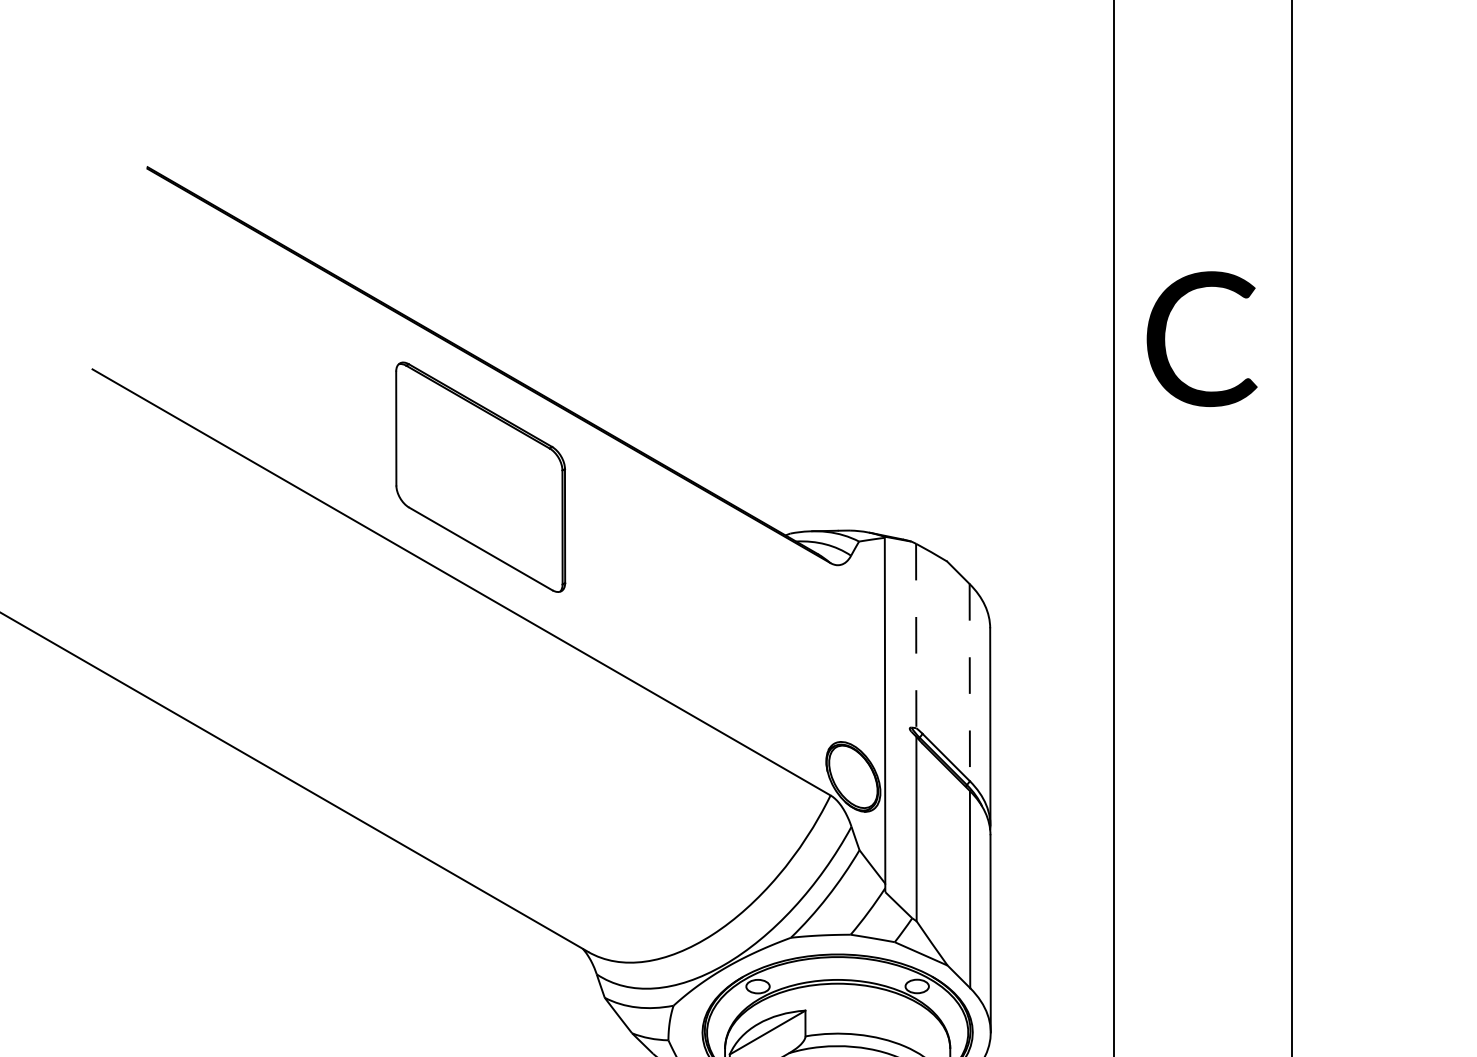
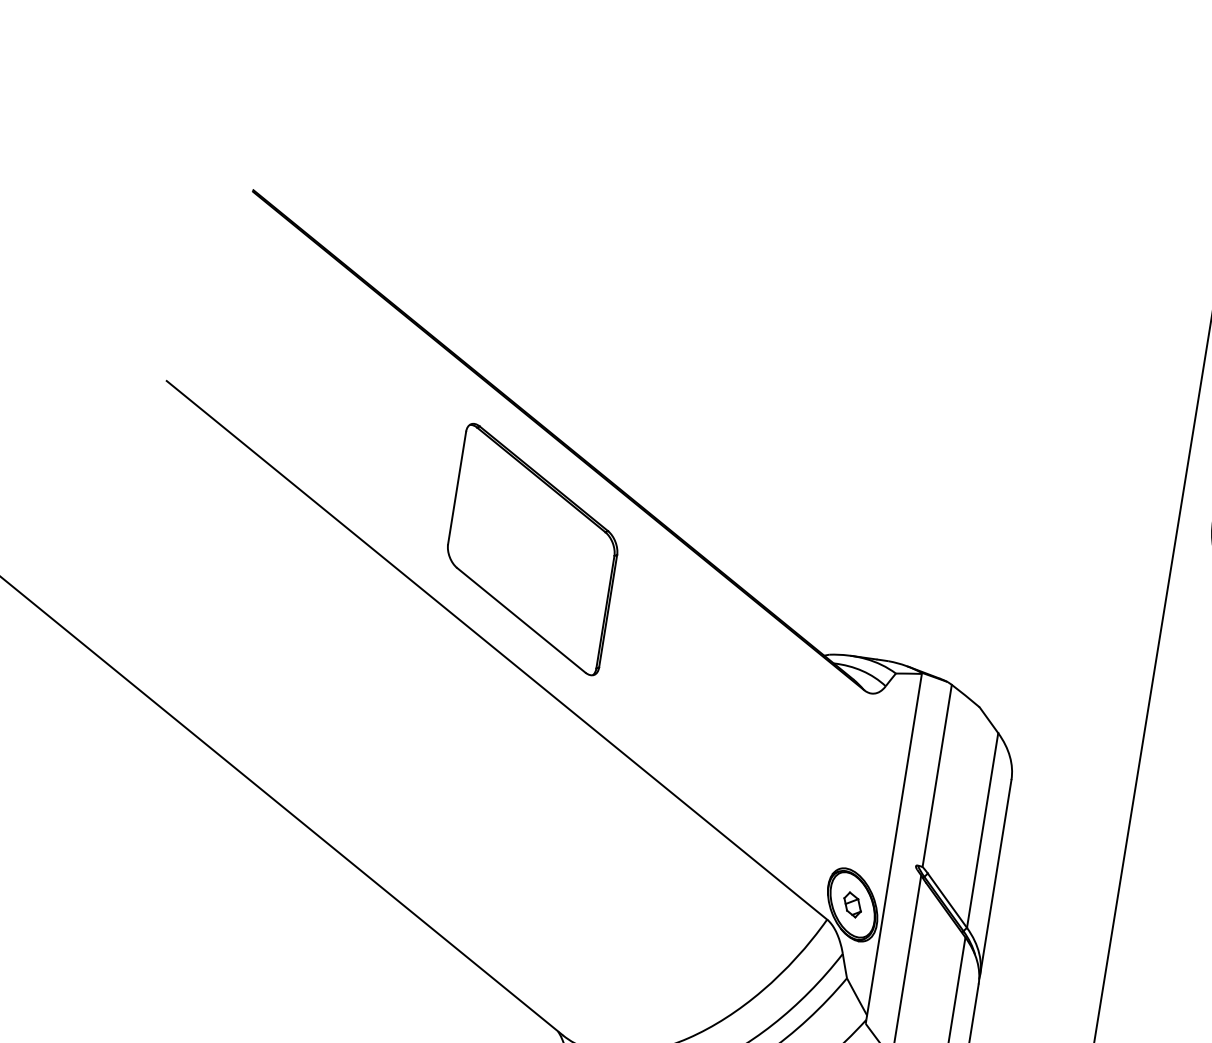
line: (916, 636) -> (937, 776), dashed -> solid
line: (969, 682) -> (982, 830), dashed -> solid
part: (853, 776) -> (852, 904), added

